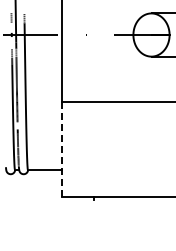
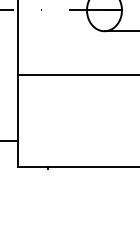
line: (62, 149) -> (18, 120), dashed -> solid

